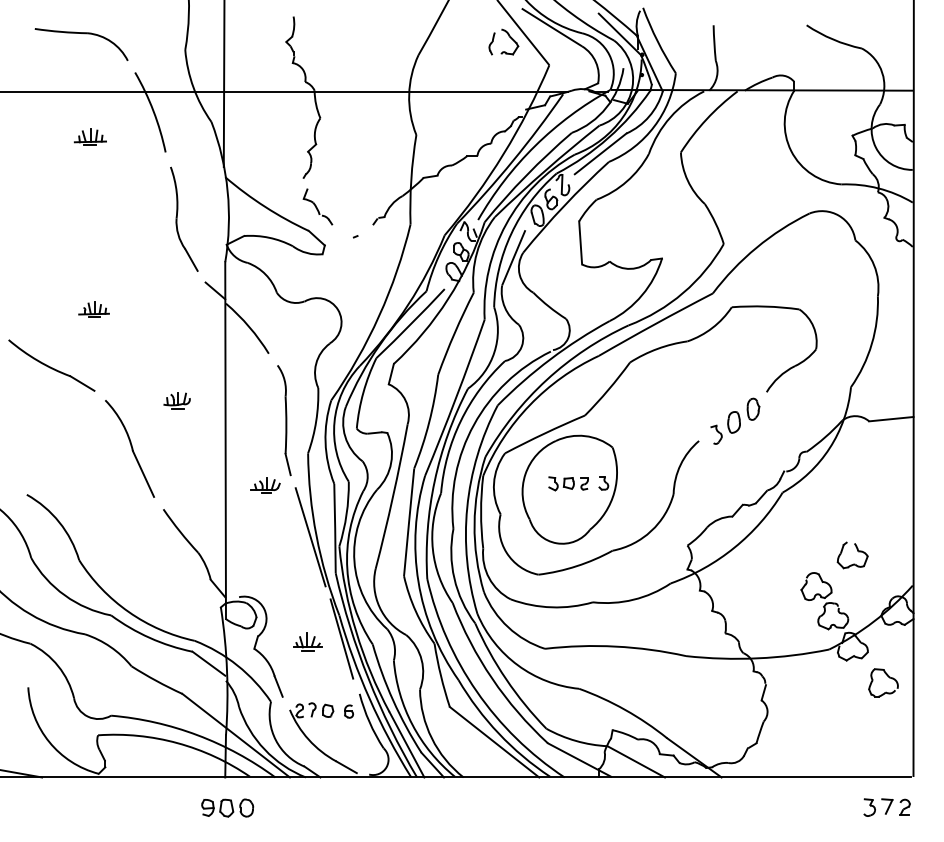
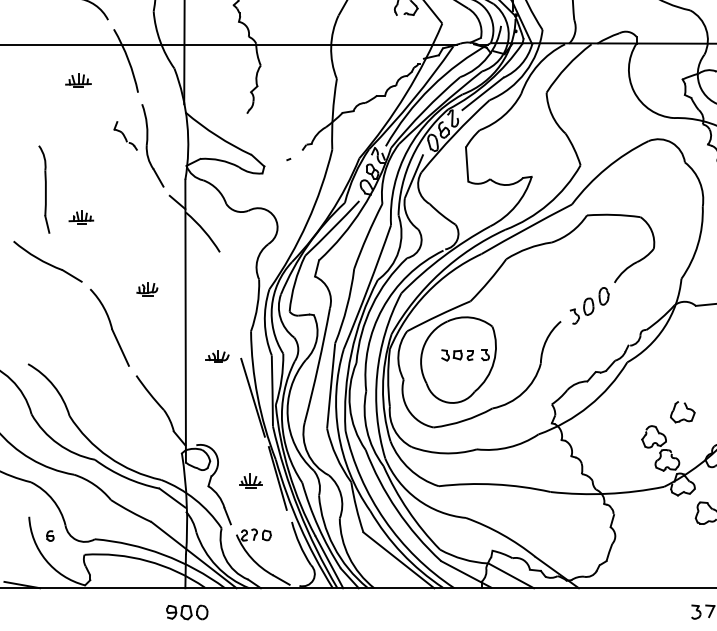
part: (317, 206) -> (125, 135), moved
part: (284, 420) -> (44, 189), moved
part: (349, 711) -> (50, 535), moved

